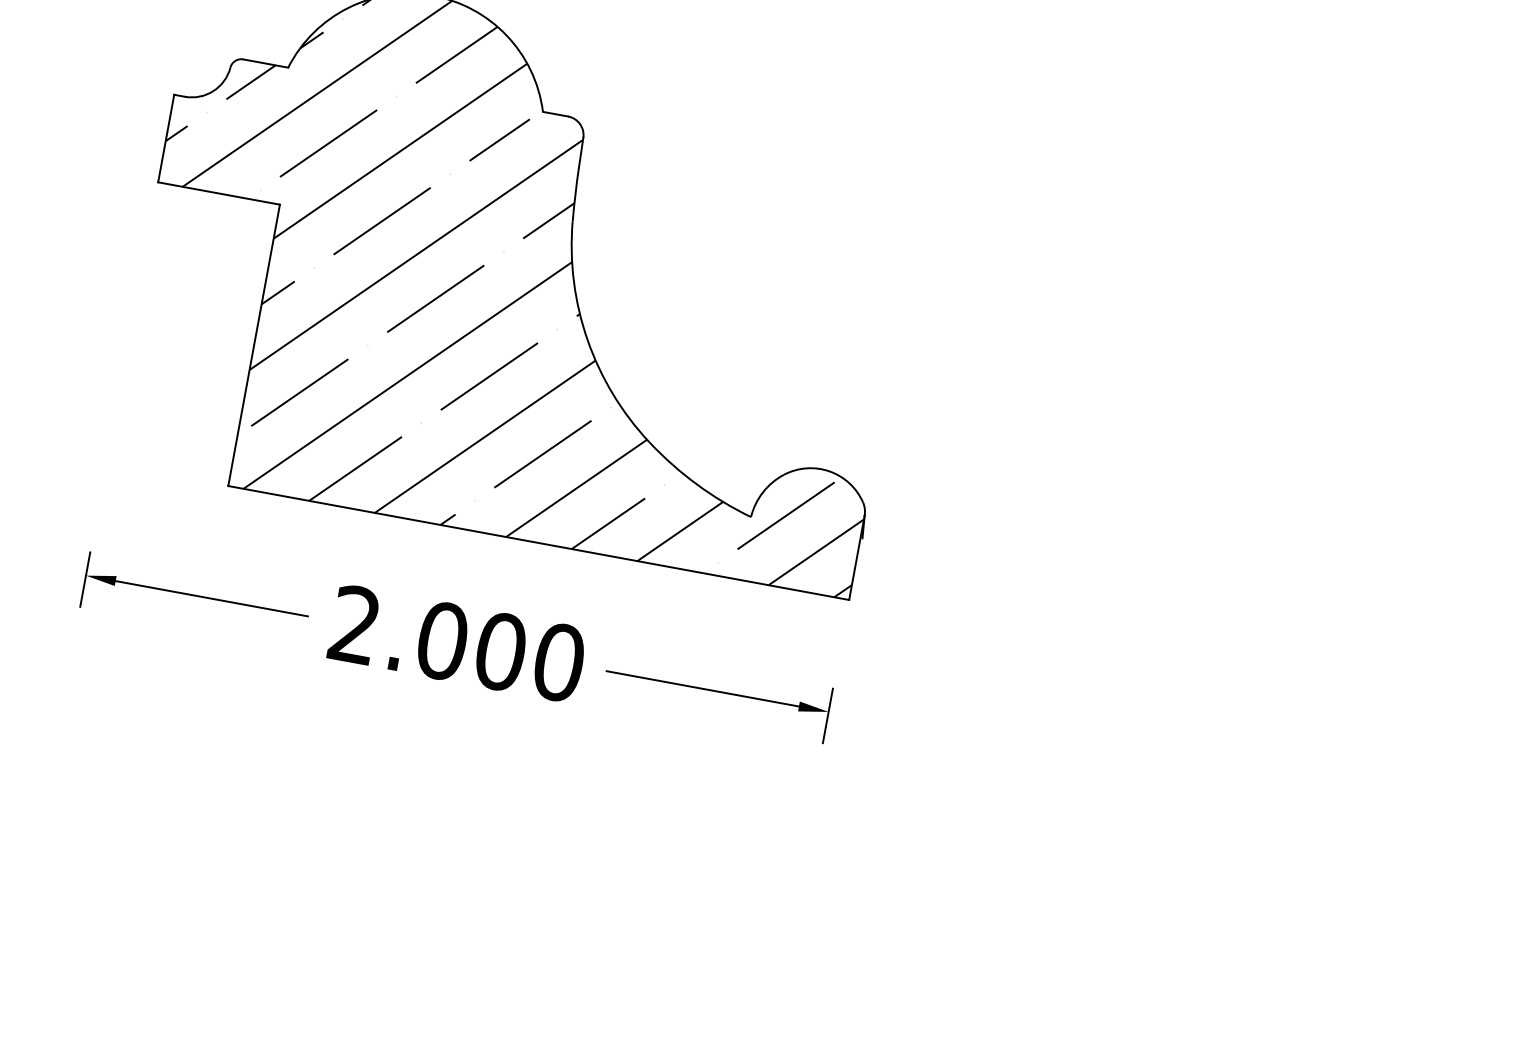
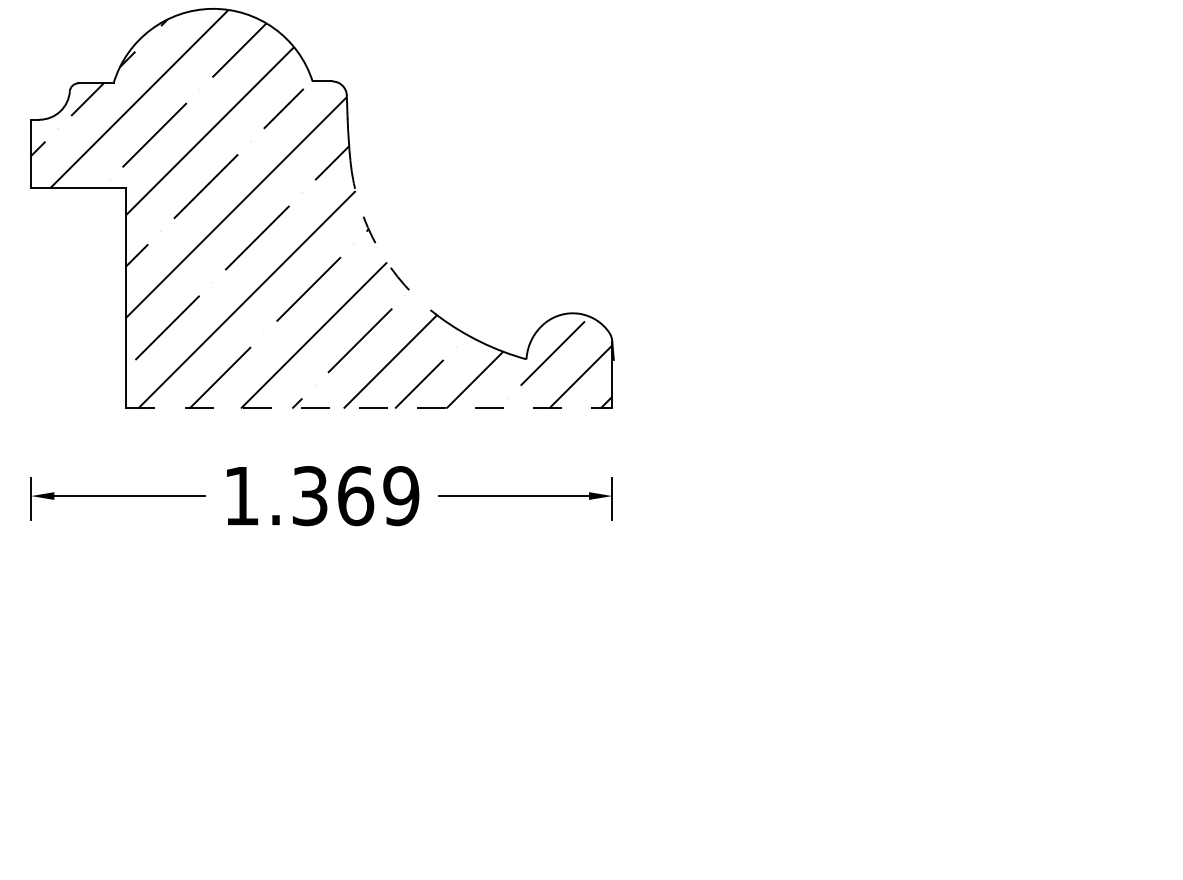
arc: (587, 340) -> (378, 248), solid -> dashed
line: (538, 543) -> (369, 408), solid -> dashed
text: (456, 644) -> (321, 496), 2.000 -> 1.369

